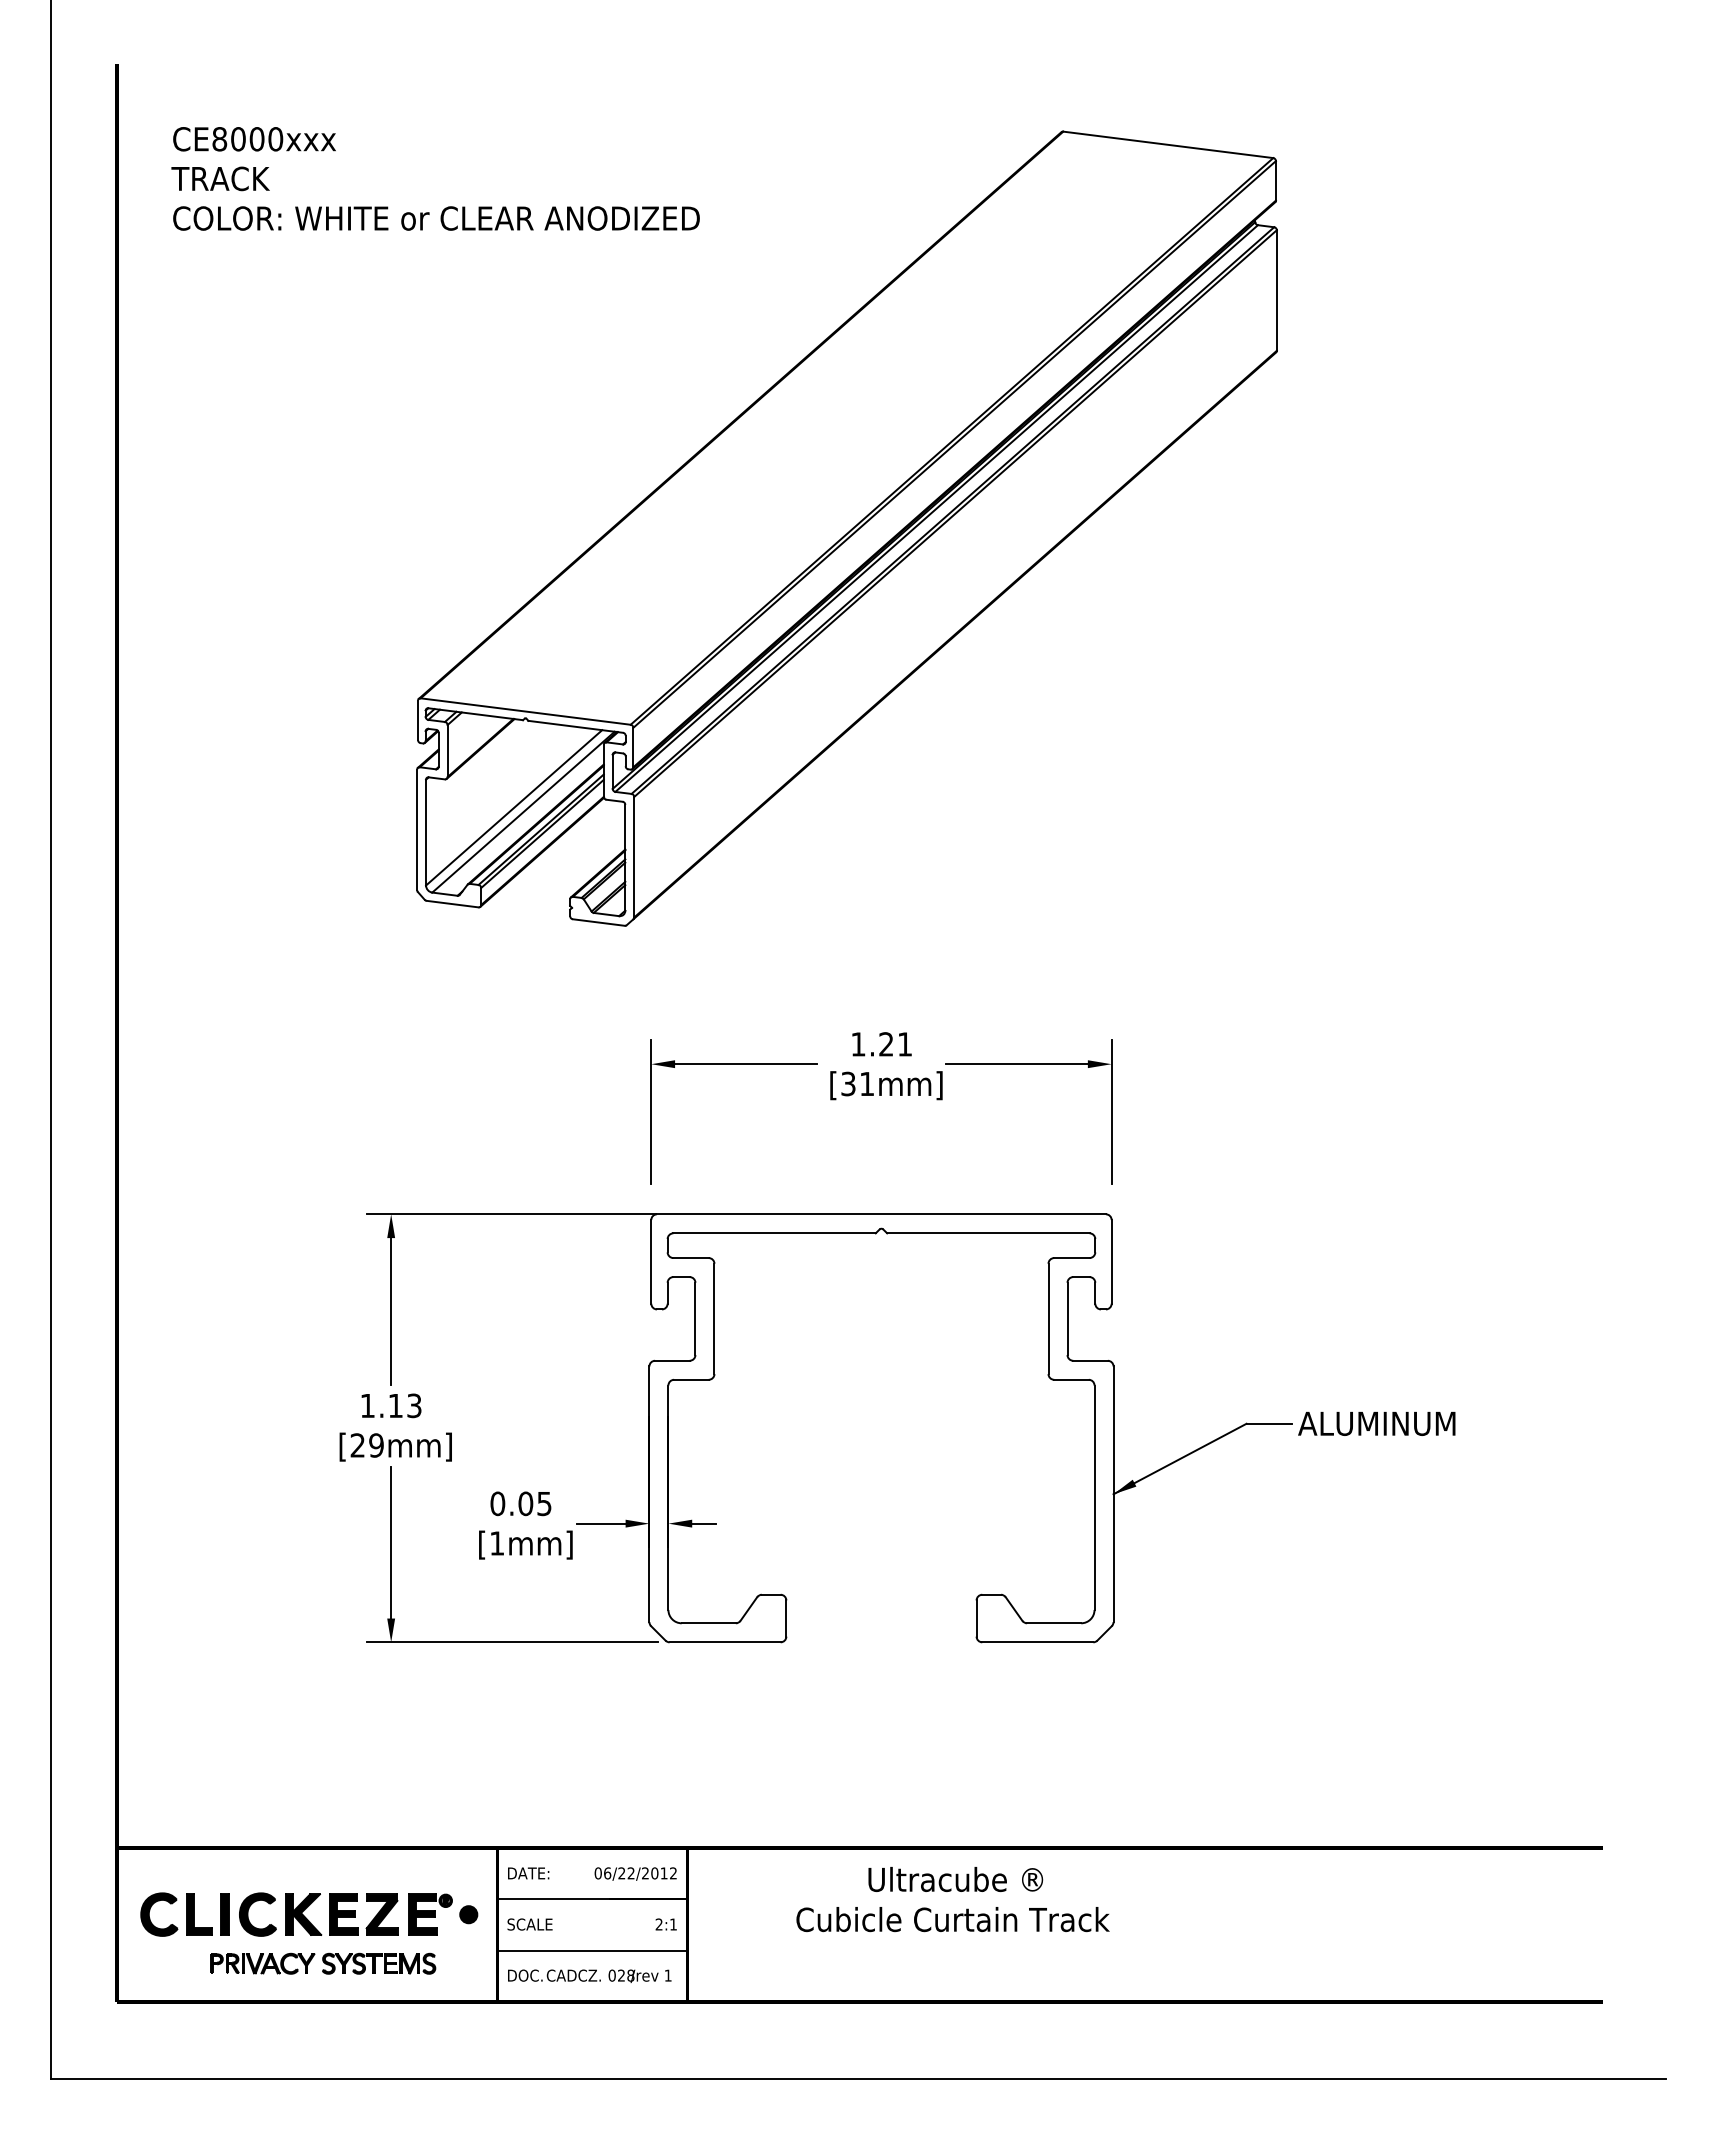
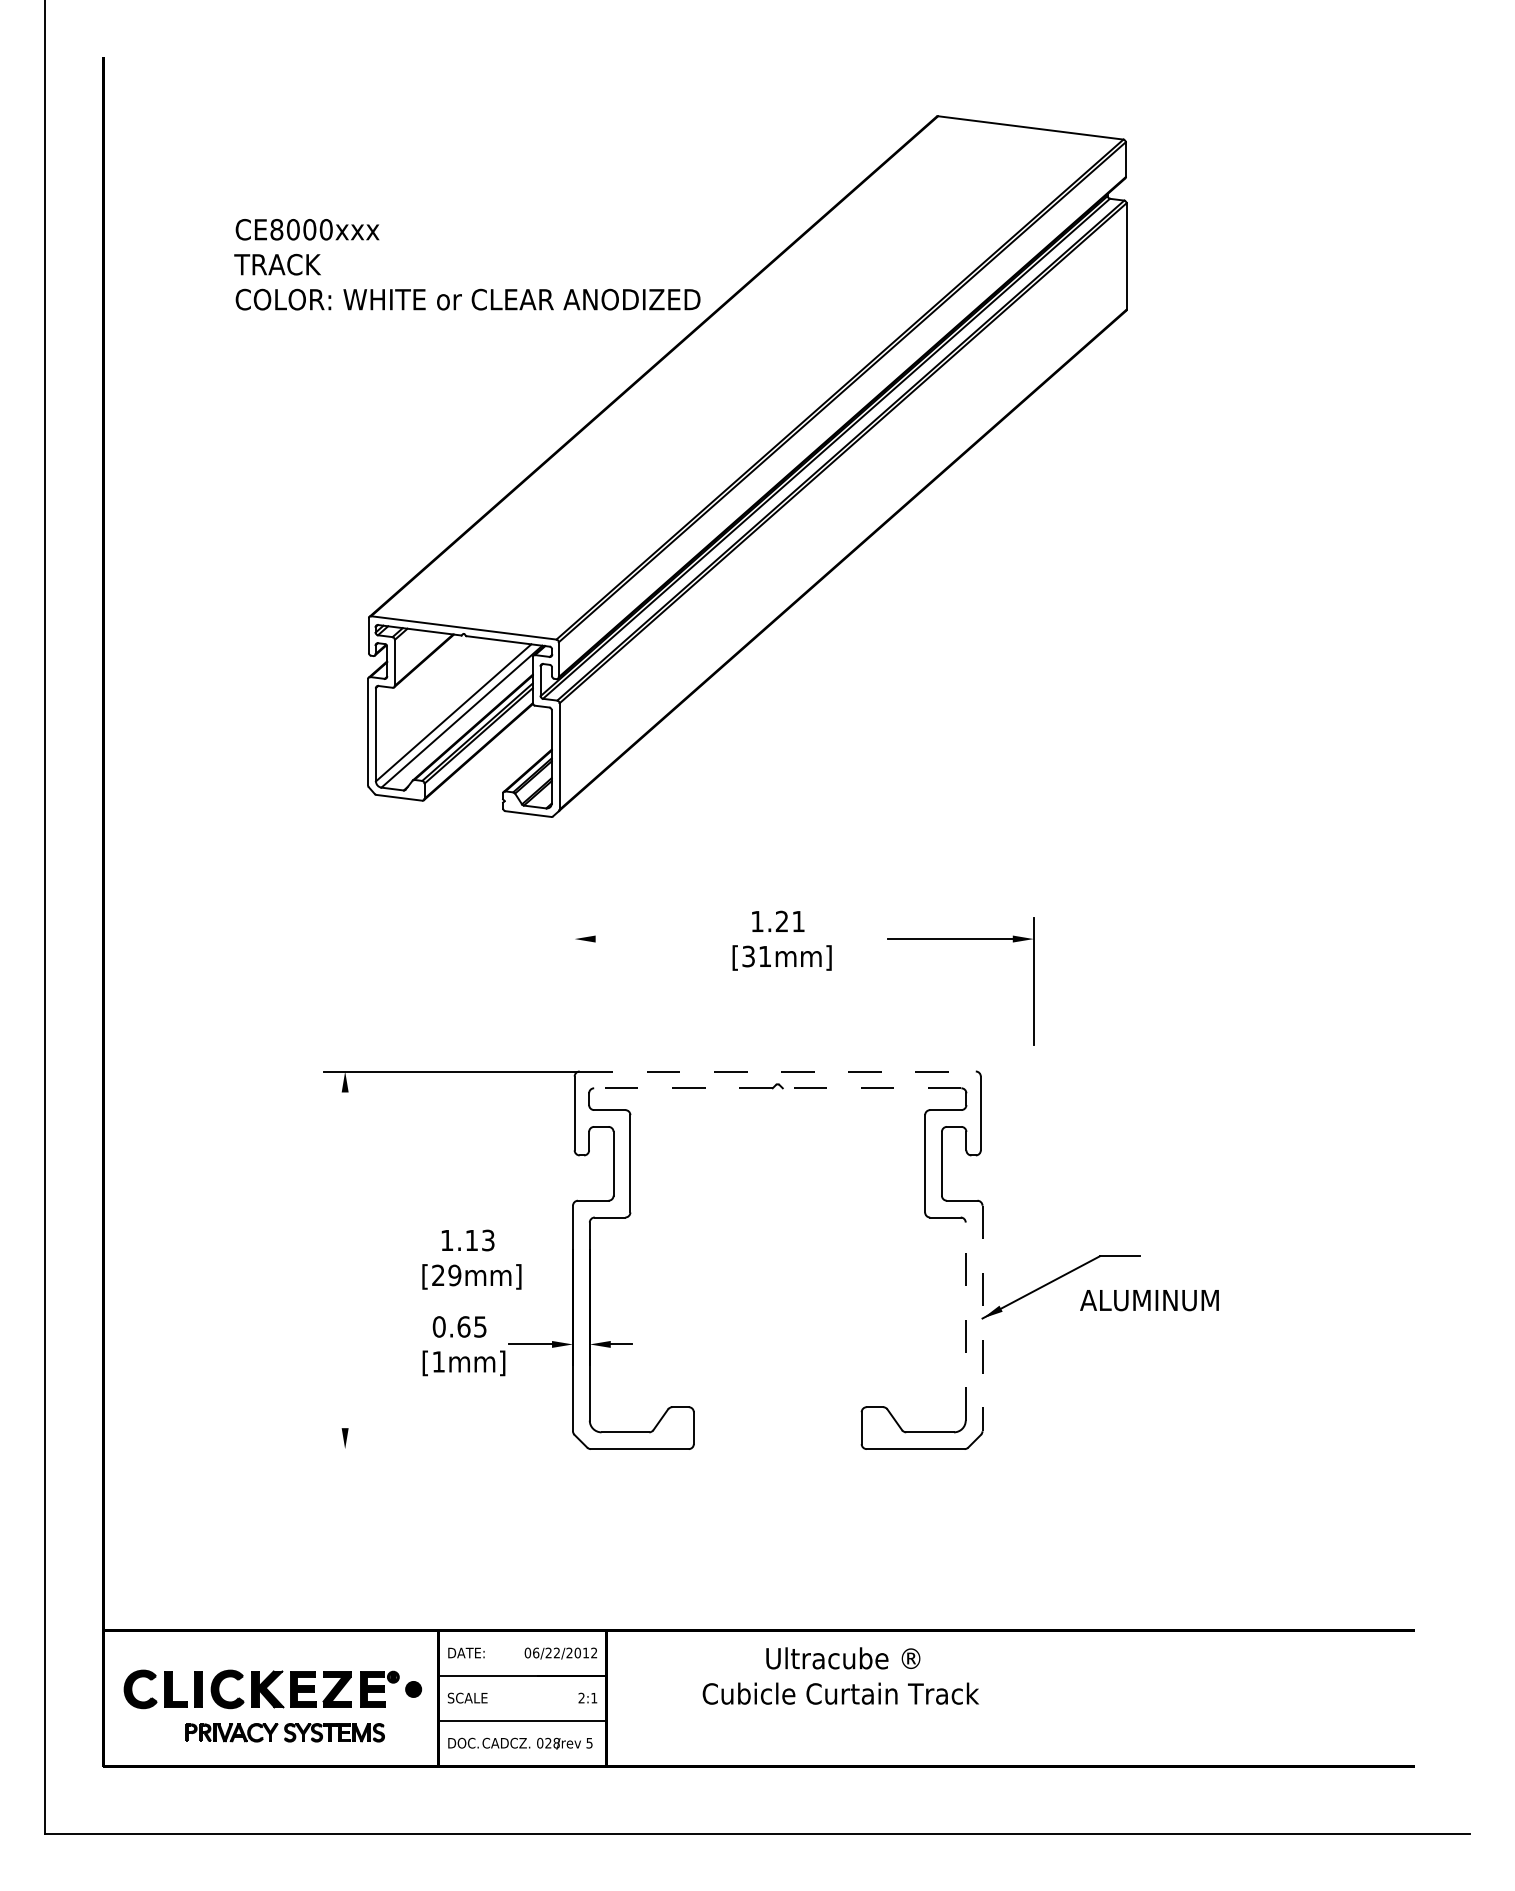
text: (435, 178) -> (467, 264), moved
line: (746, 1064) -> (658, 939), removed
part: (1028, 1064) -> (960, 939), moved
line: (651, 1112) -> (574, 981), removed
line: (881, 1214) -> (777, 1071), solid -> dashed
line: (774, 1233) -> (683, 1088), solid -> dashed
line: (987, 1233) -> (871, 1088), solid -> dashed
line: (391, 1311) -> (345, 1157), removed
text: (1376, 1423) -> (1149, 1300), moved
text: (395, 1427) -> (471, 1259), moved
line: (1113, 1494) -> (982, 1318), solid -> dashed
line: (1094, 1497) -> (965, 1321), solid -> dashed
text: (525, 1503) -> (463, 1326), 0.05 -> 0.65
line: (391, 1542) -> (345, 1361), removed
line: (512, 1642) -> (452, 1449), removed
text: (667, 1975) -> (588, 1743), 1 -> 5

